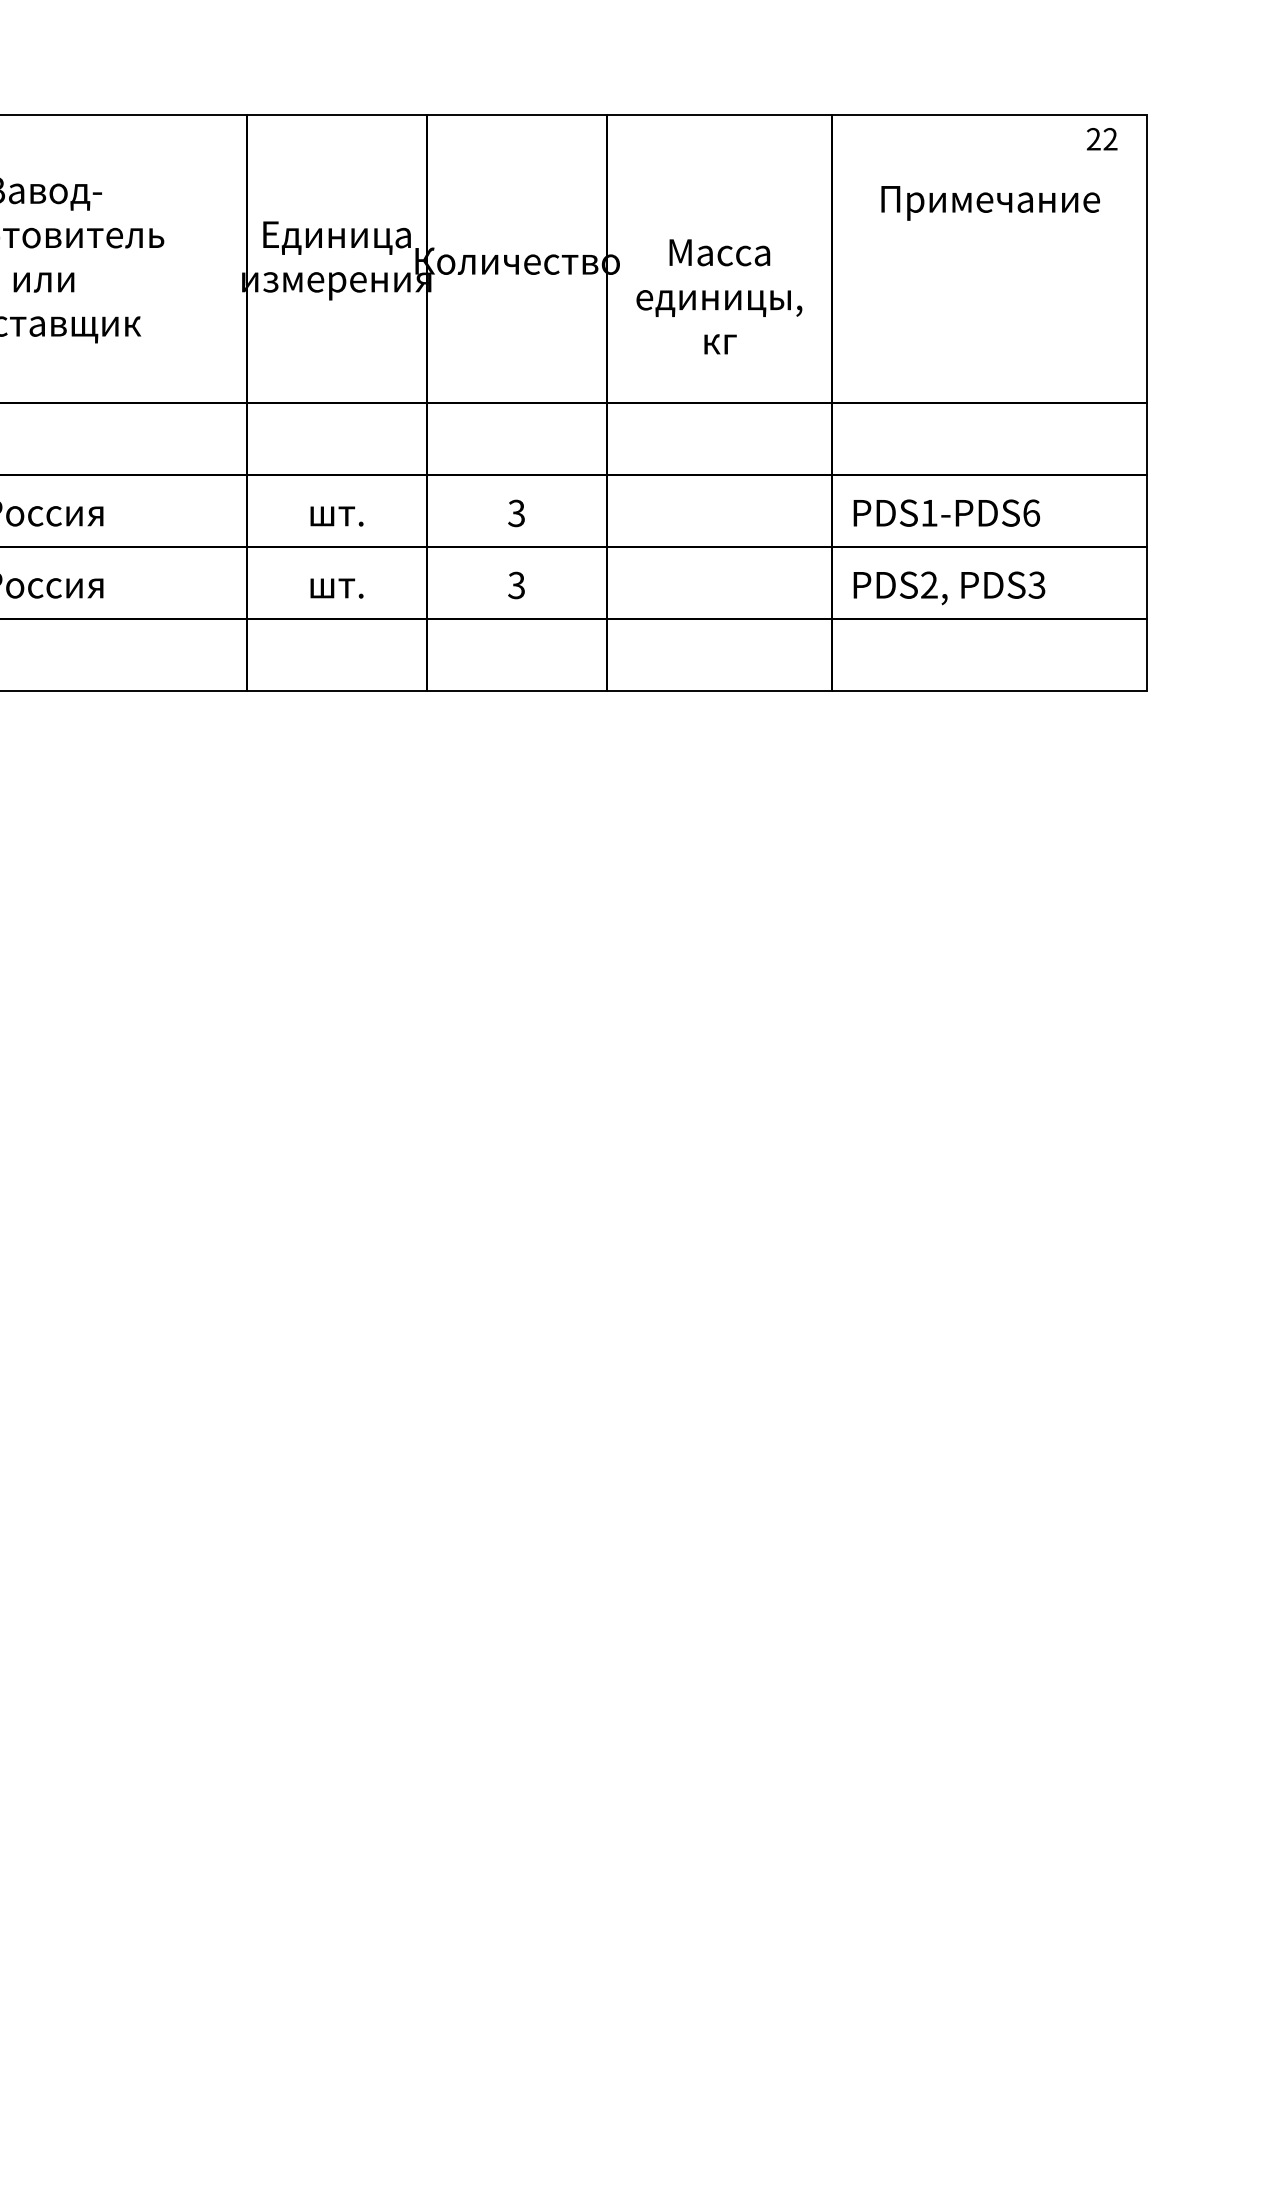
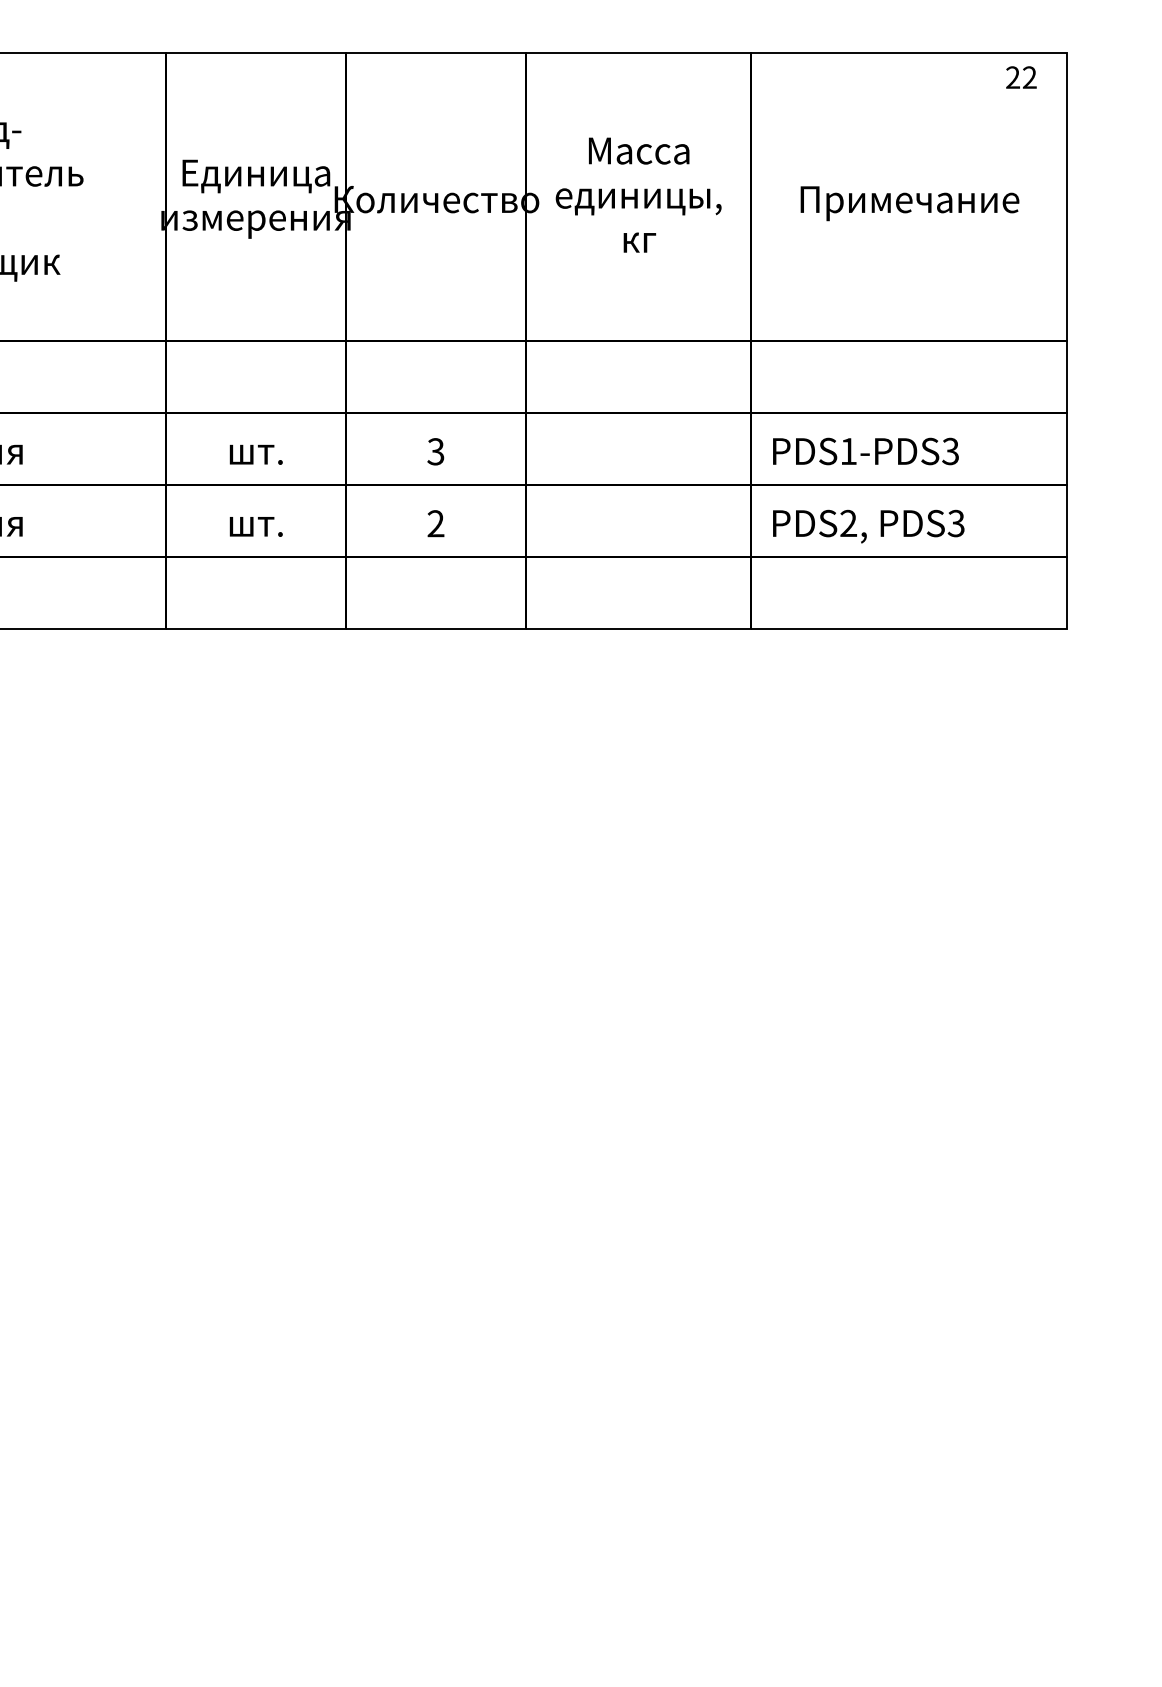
text: (990, 203) -> (909, 203), moved
text: (719, 296) -> (638, 194), moved
text: (1031, 512) -> (950, 450), PDS1-PDS6 -> PDS1-PDS3
text: (516, 585) -> (435, 523), 3 -> 2

